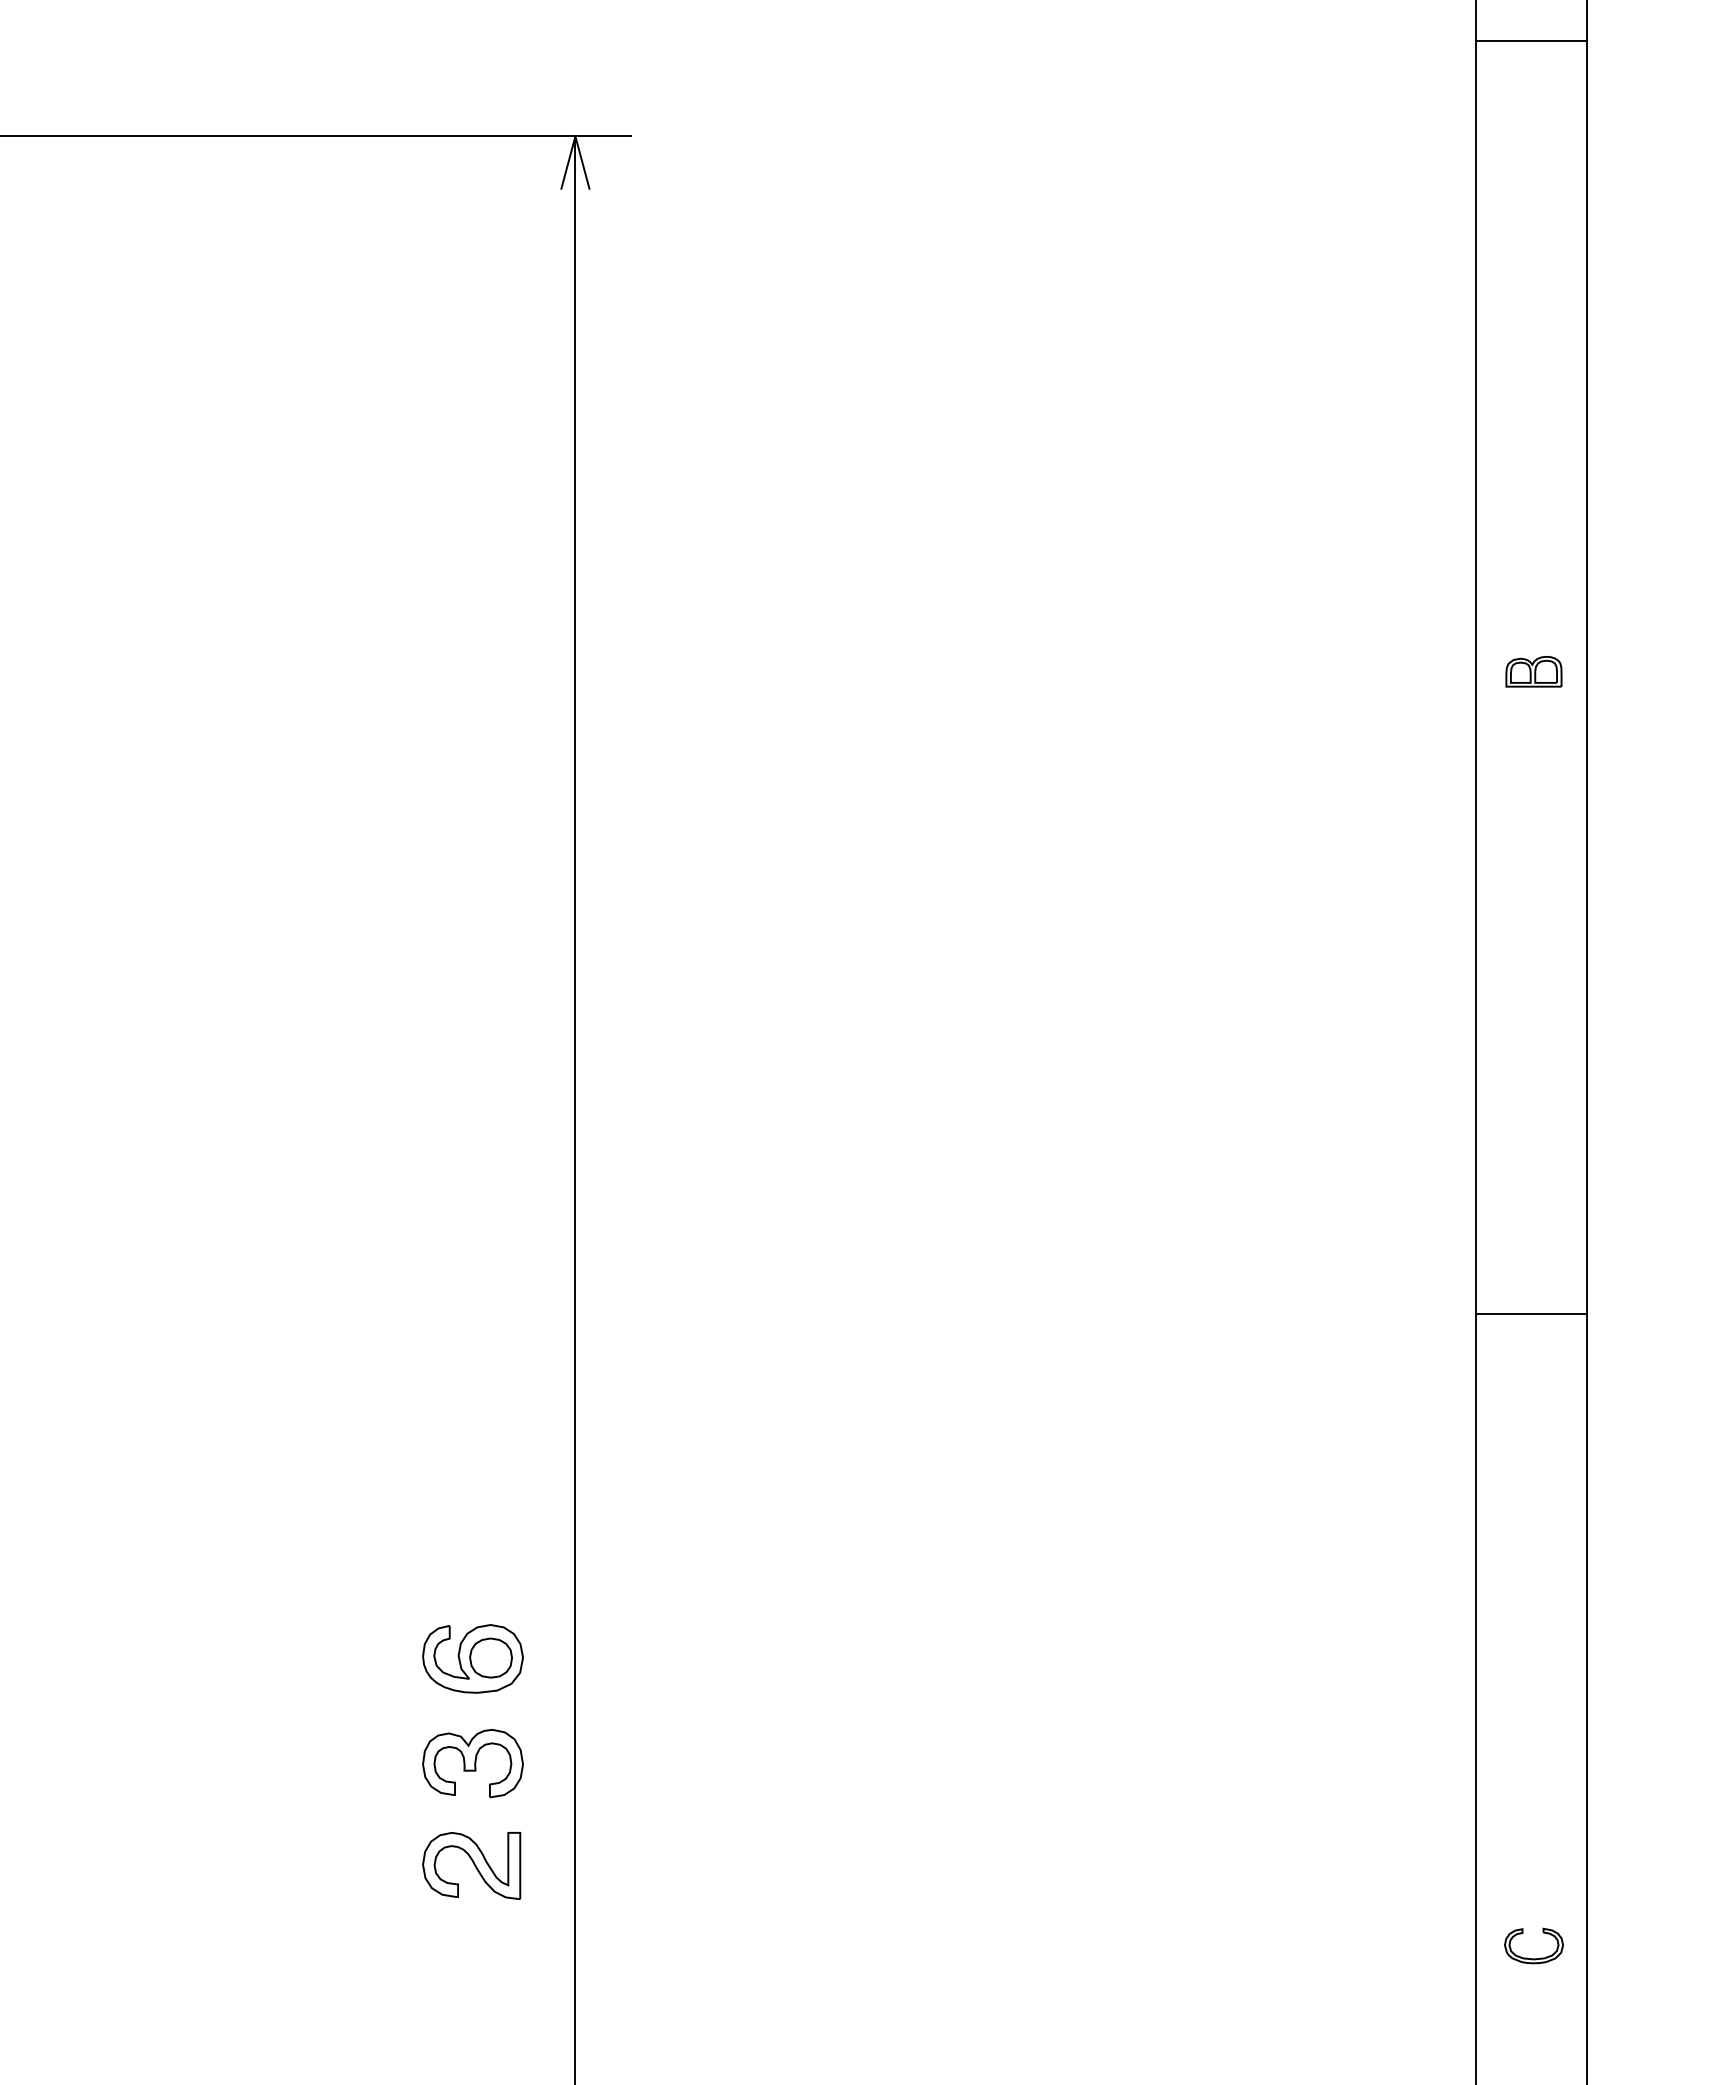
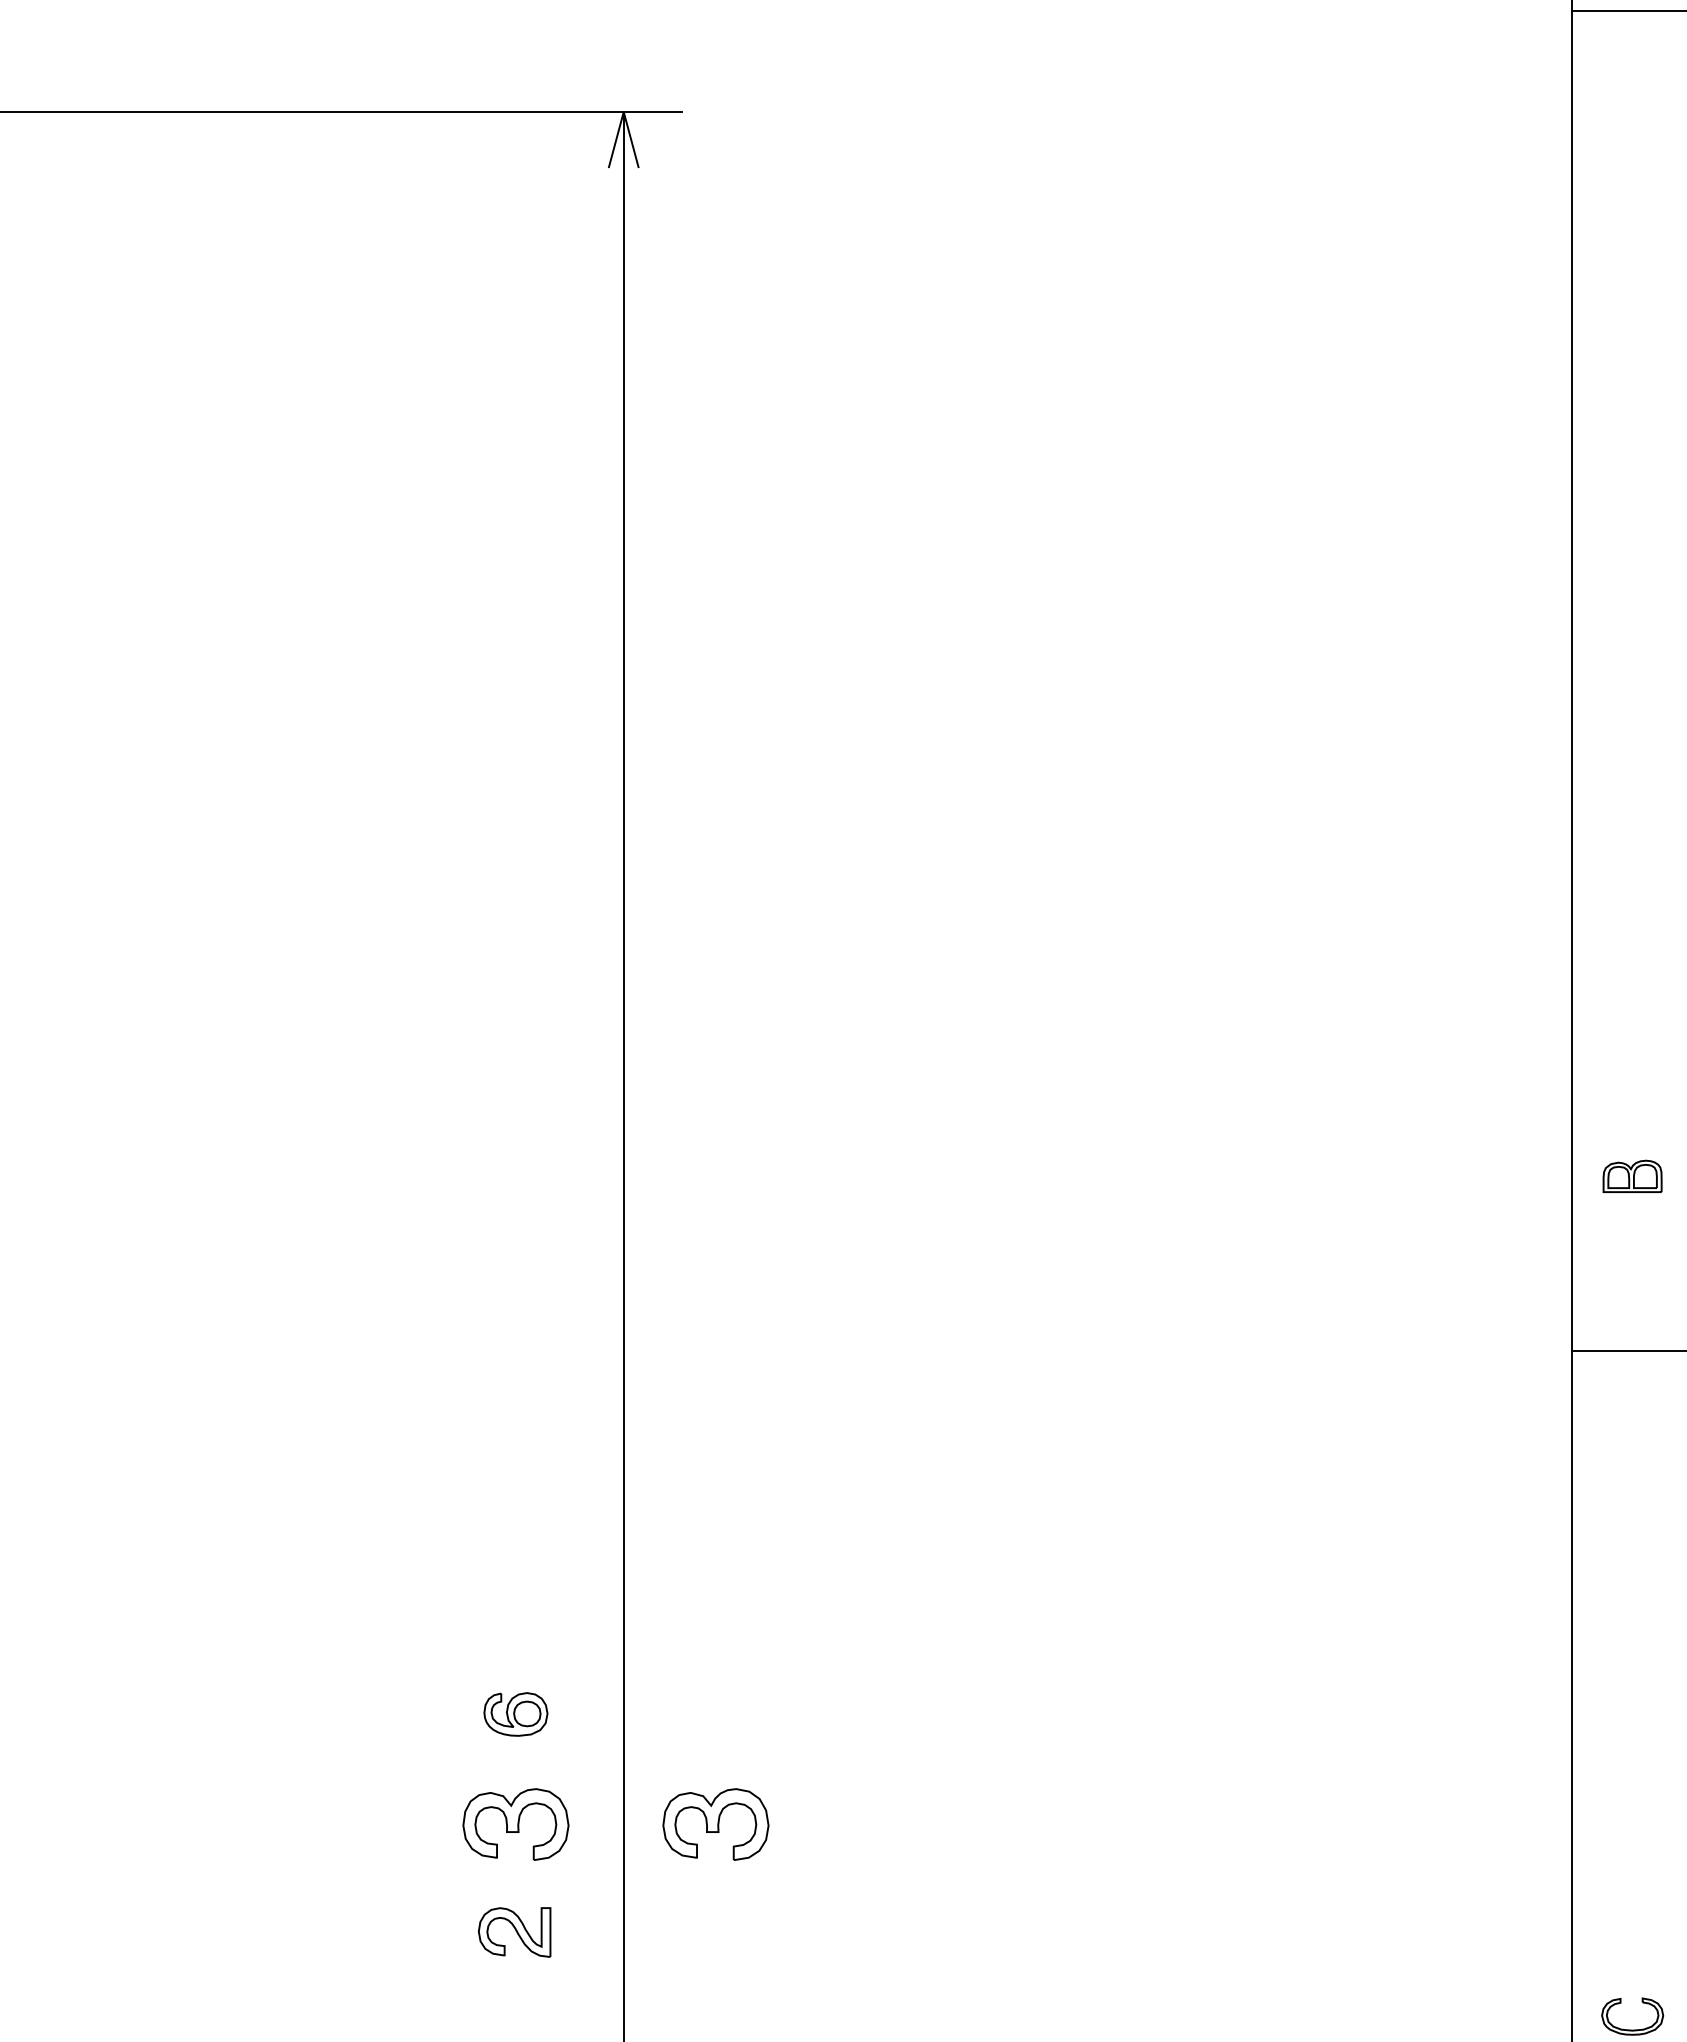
part: (1533, 671) -> (1632, 1176), moved
part: (472, 1658) -> (515, 1713), size x0.6
part: (662, 1763) -> (715, 1824), added
part: (471, 1866) -> (514, 1932), size x0.7

